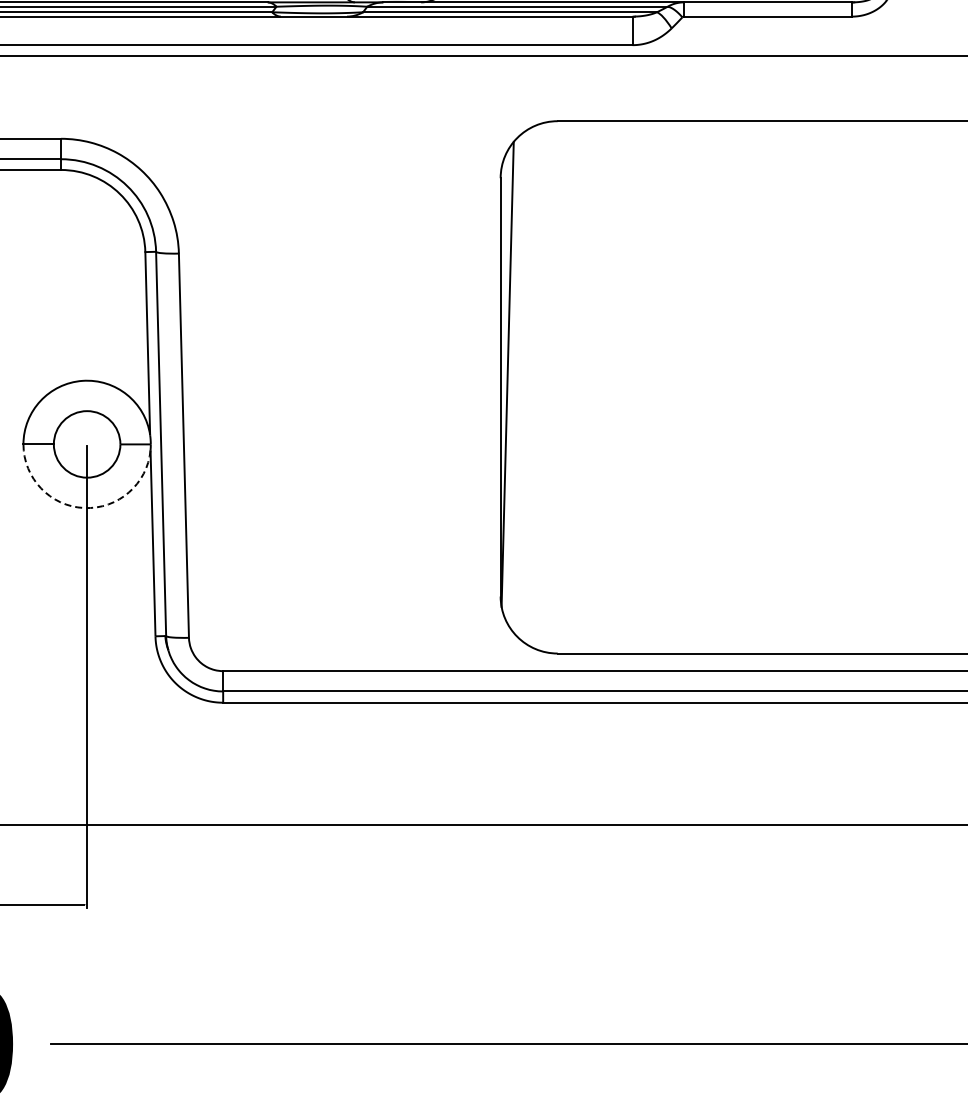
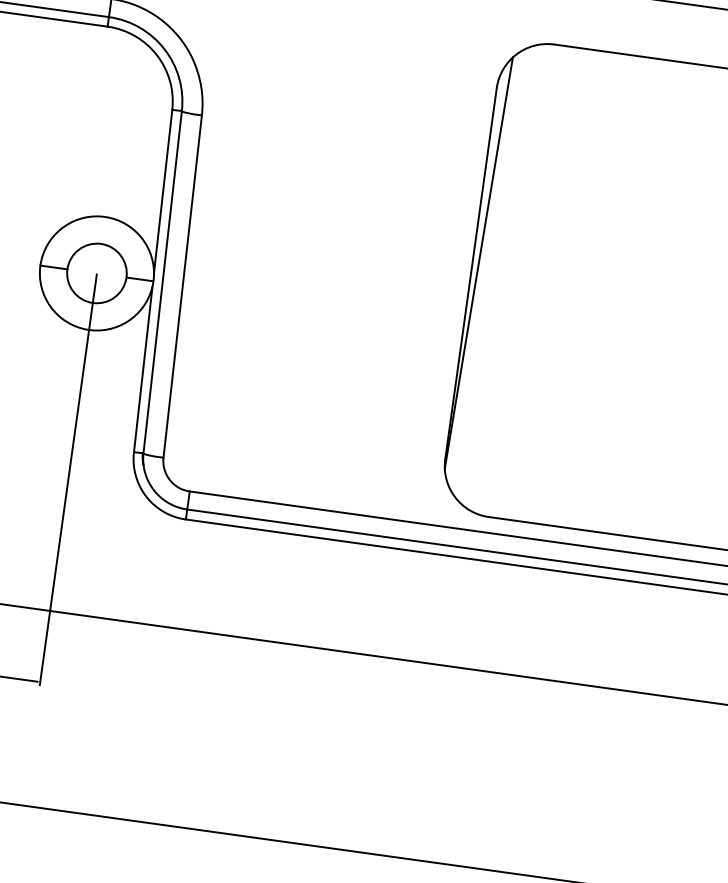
arc: (84, 508) -> (86, 330), dashed -> solid

